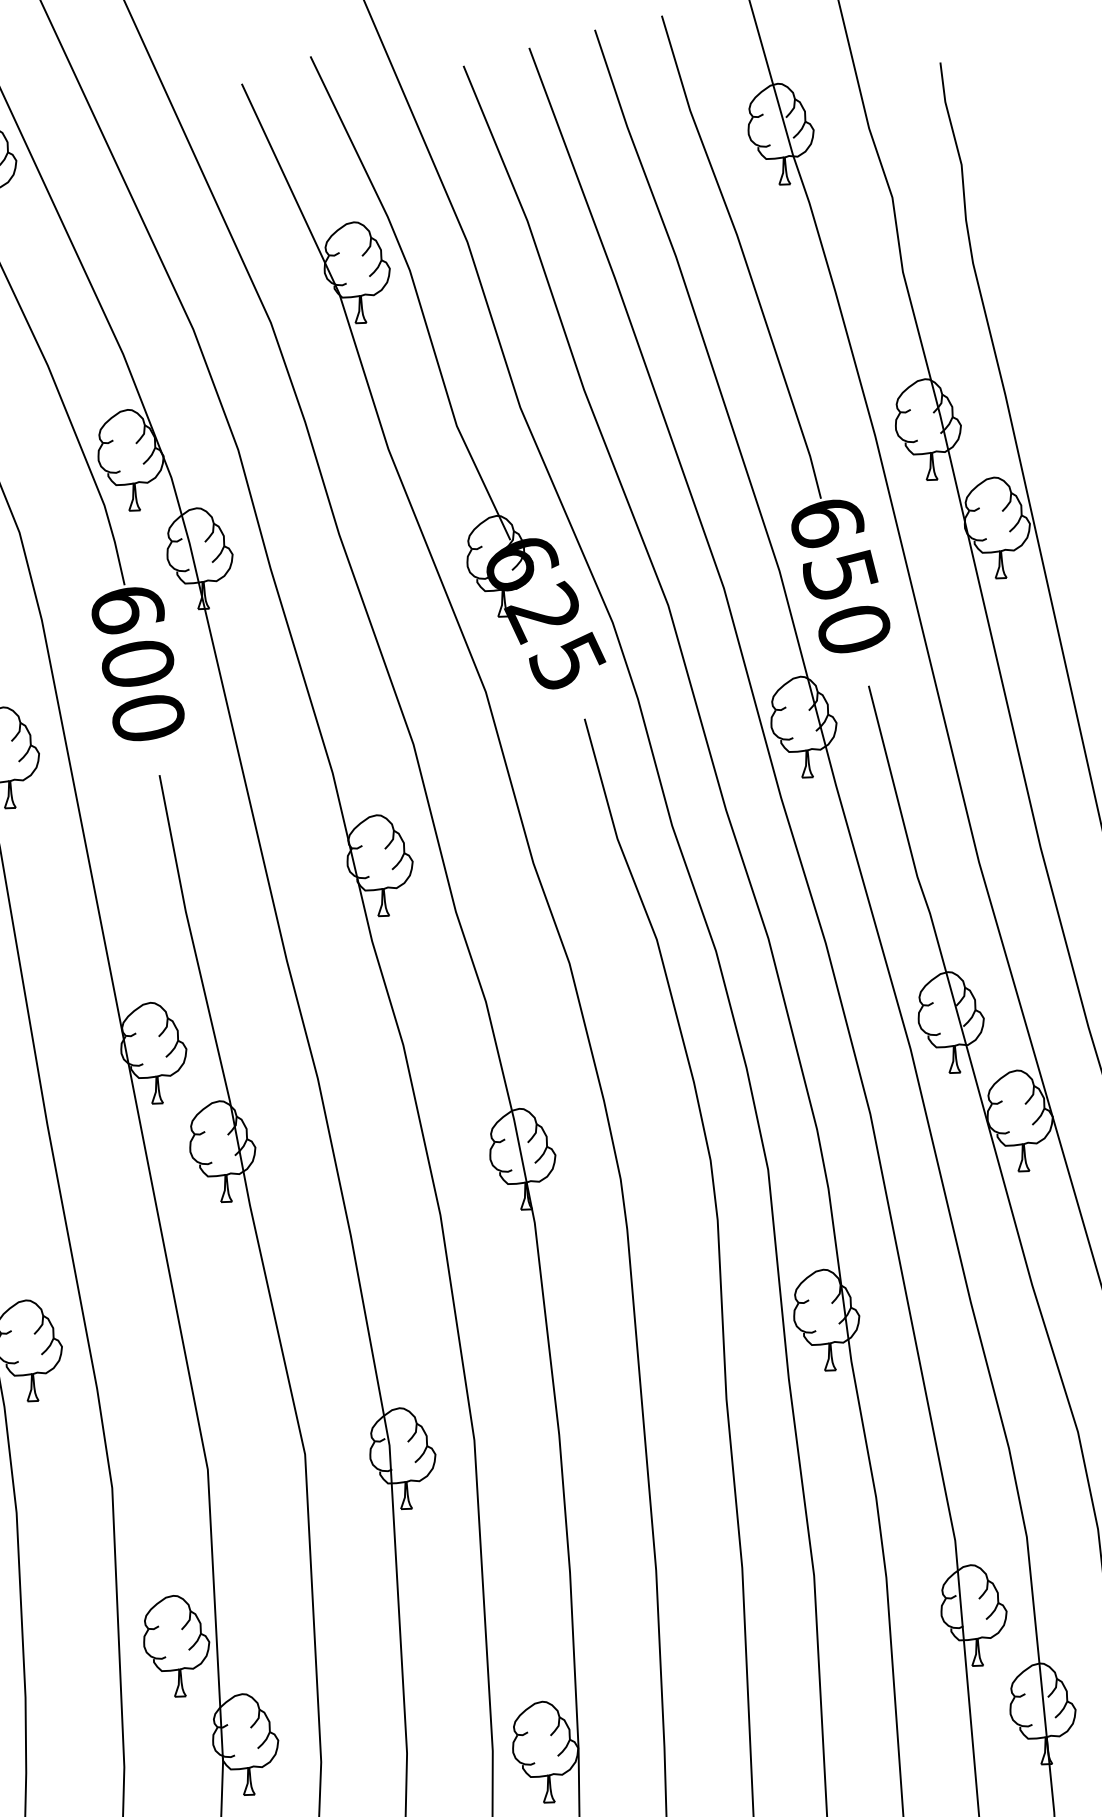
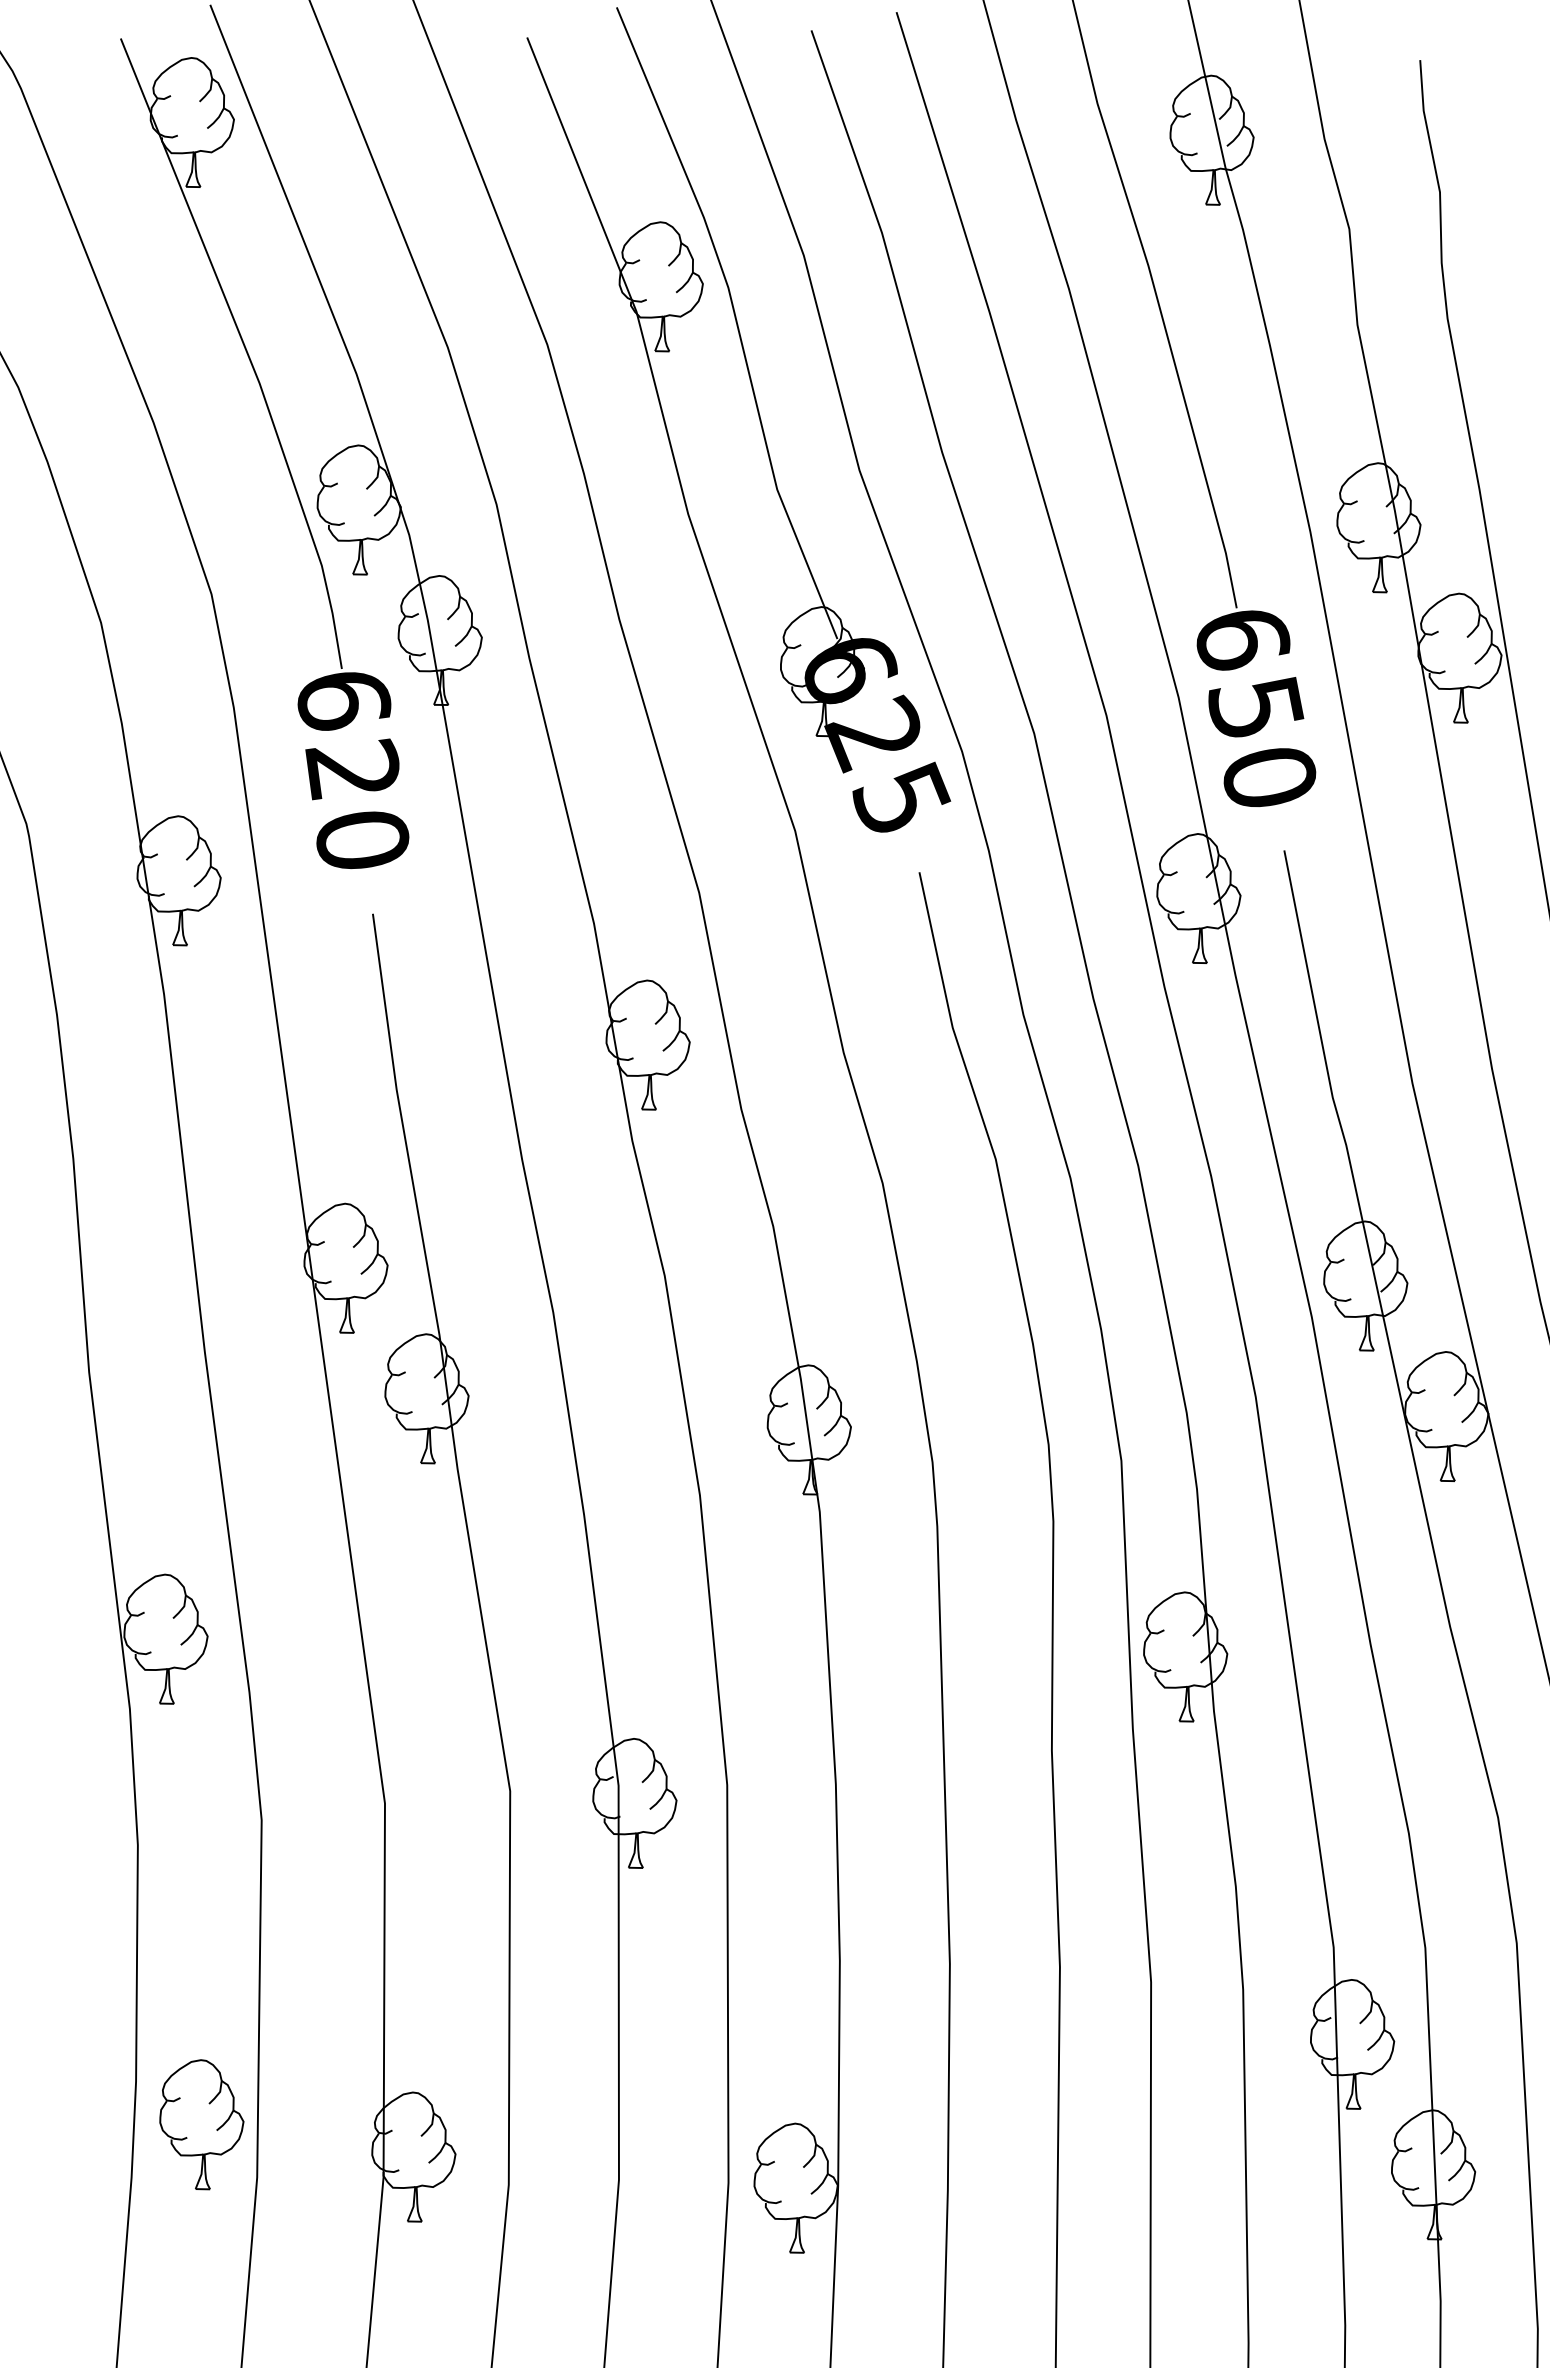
text: (137, 663) -> (352, 769), 600 -> 620
part: (176, 1646) -> (201, 2124), moved

